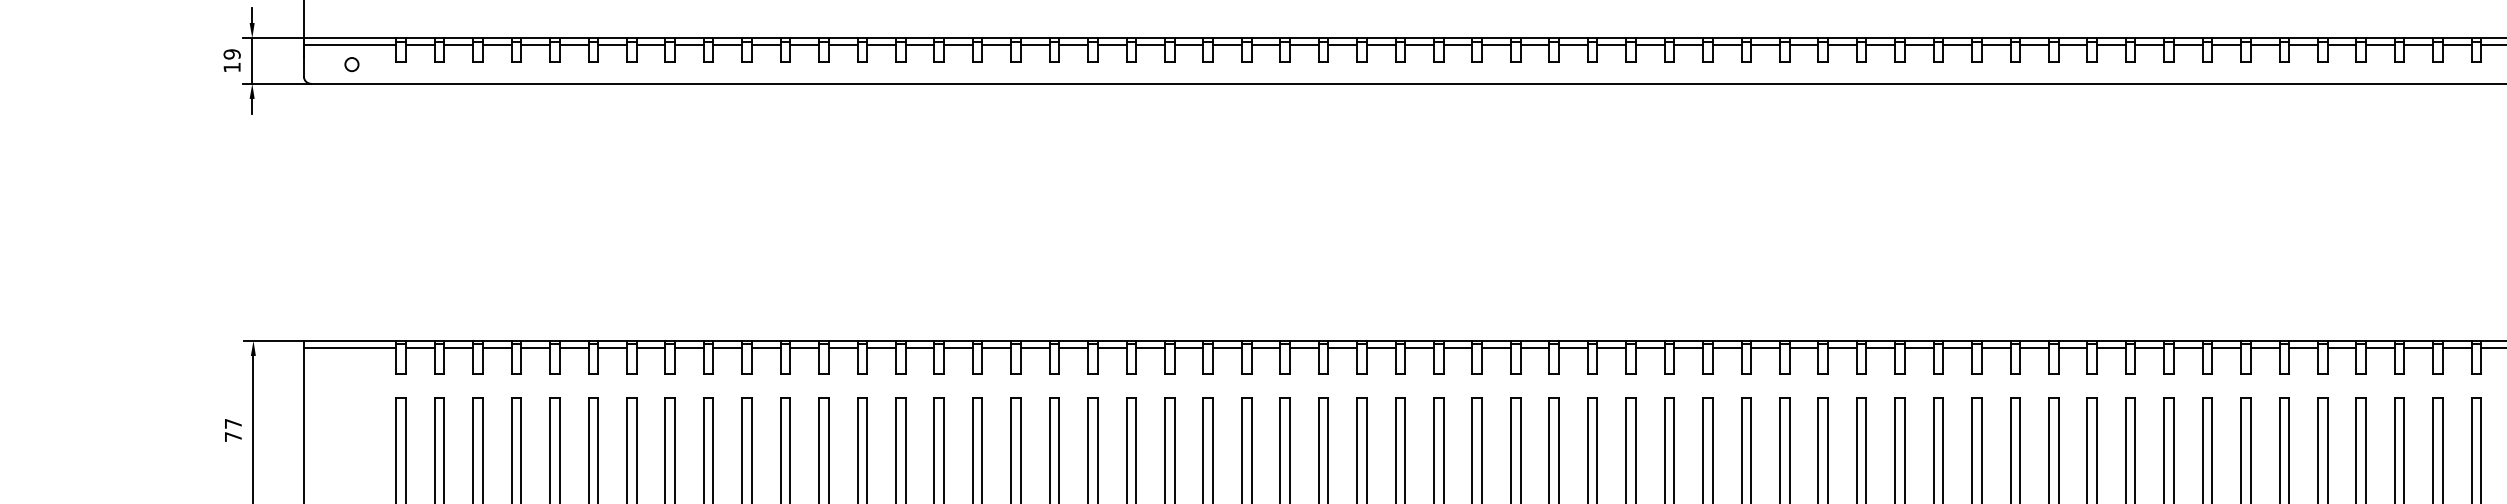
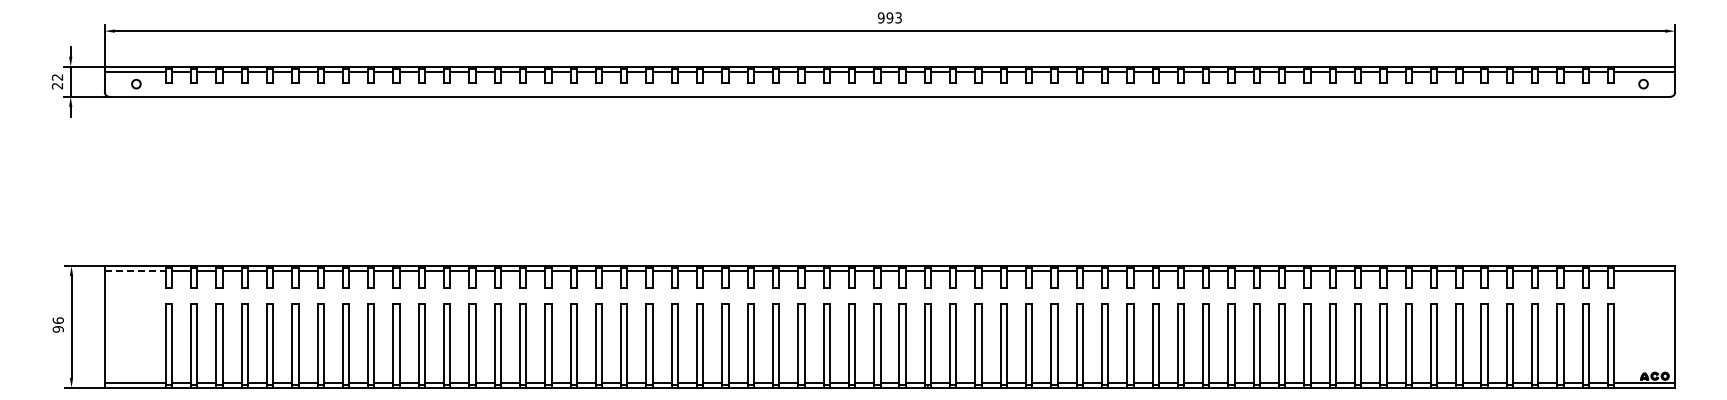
text: (232, 60) -> (57, 81), 19 -> 22
line: (350, 347) -> (135, 270), solid -> dashed
text: (232, 429) -> (57, 324), 77 -> 96

